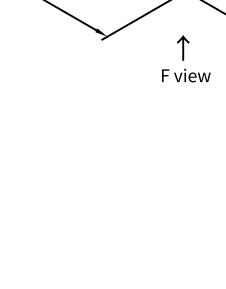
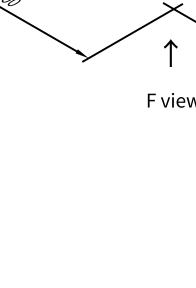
text: (183, 47) -> (171, 52), moved

